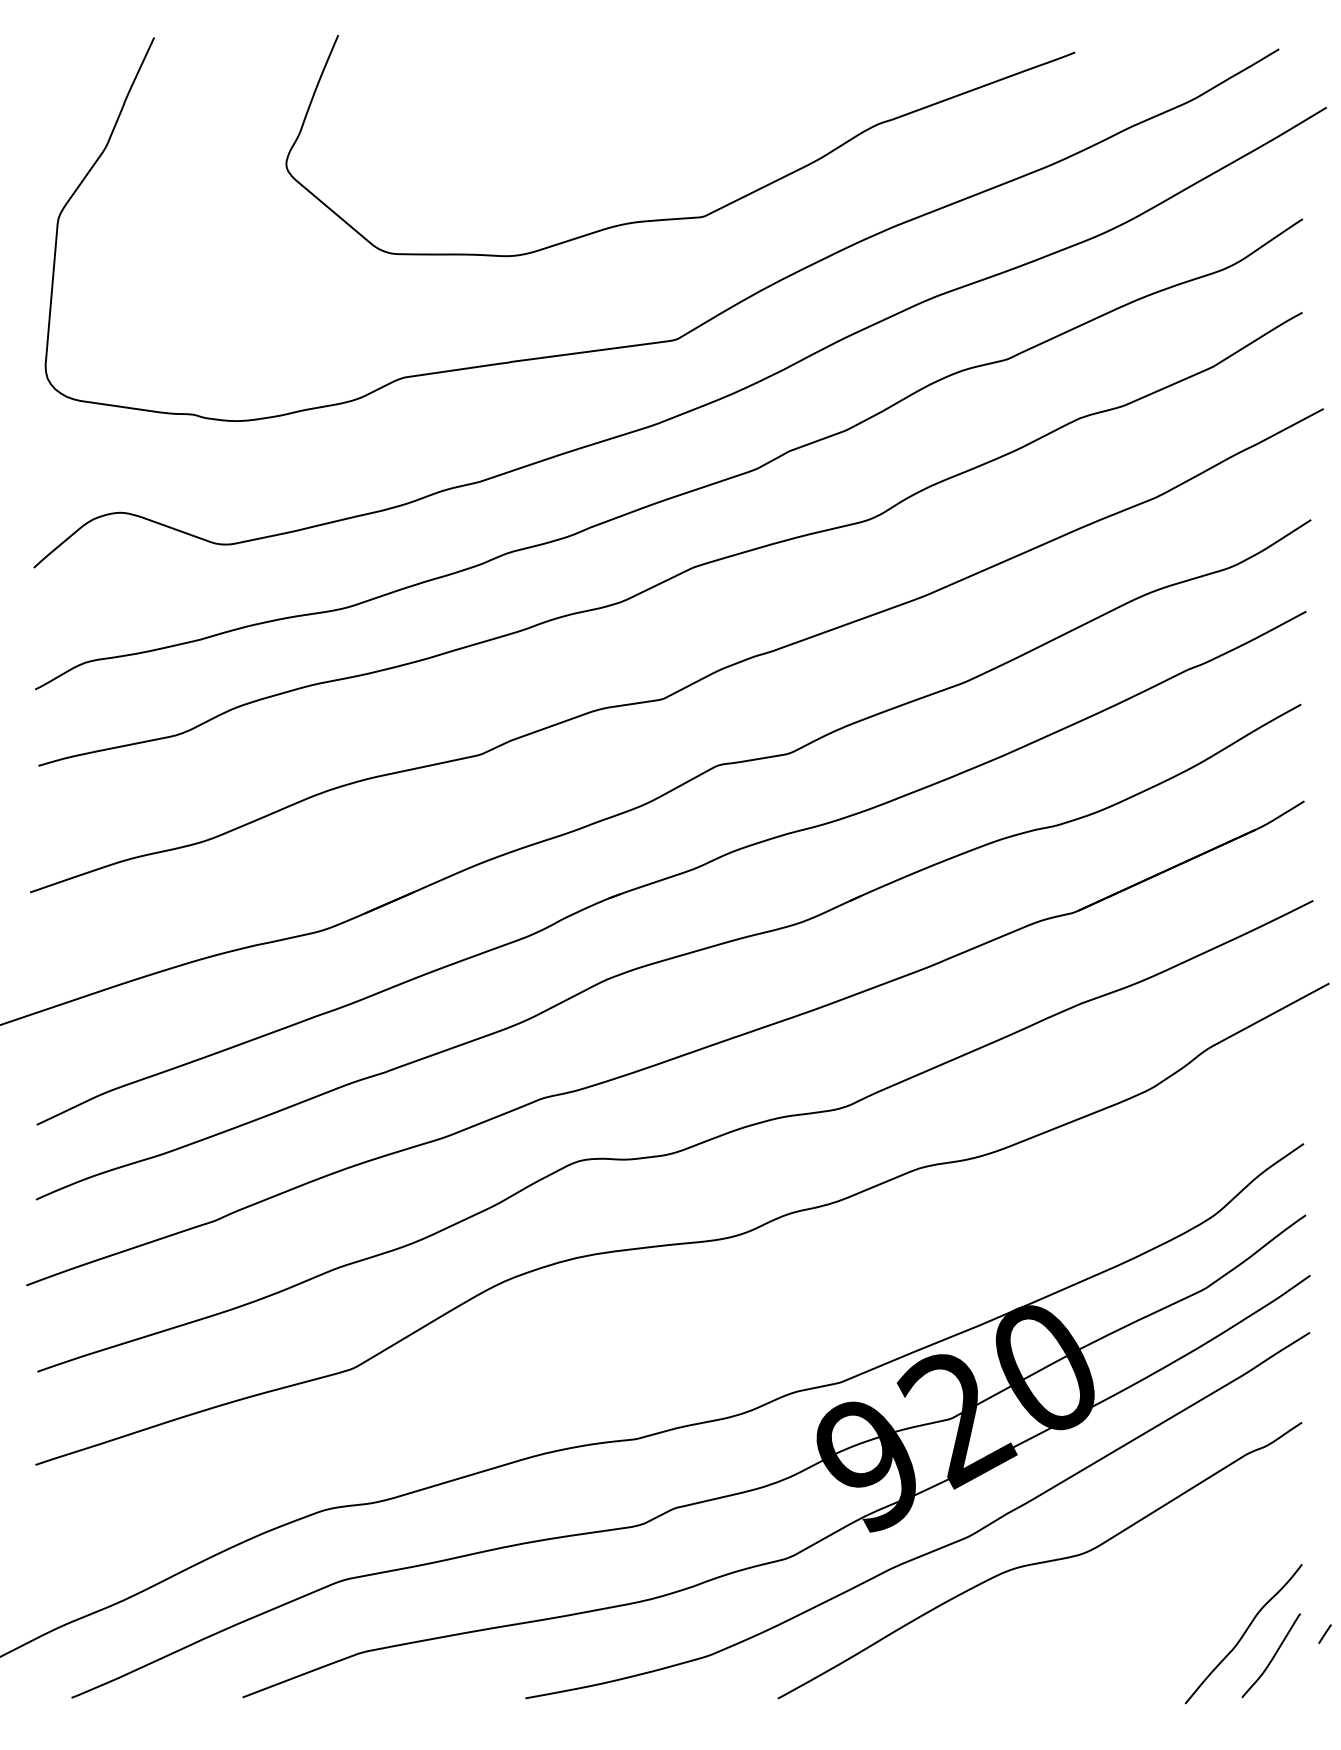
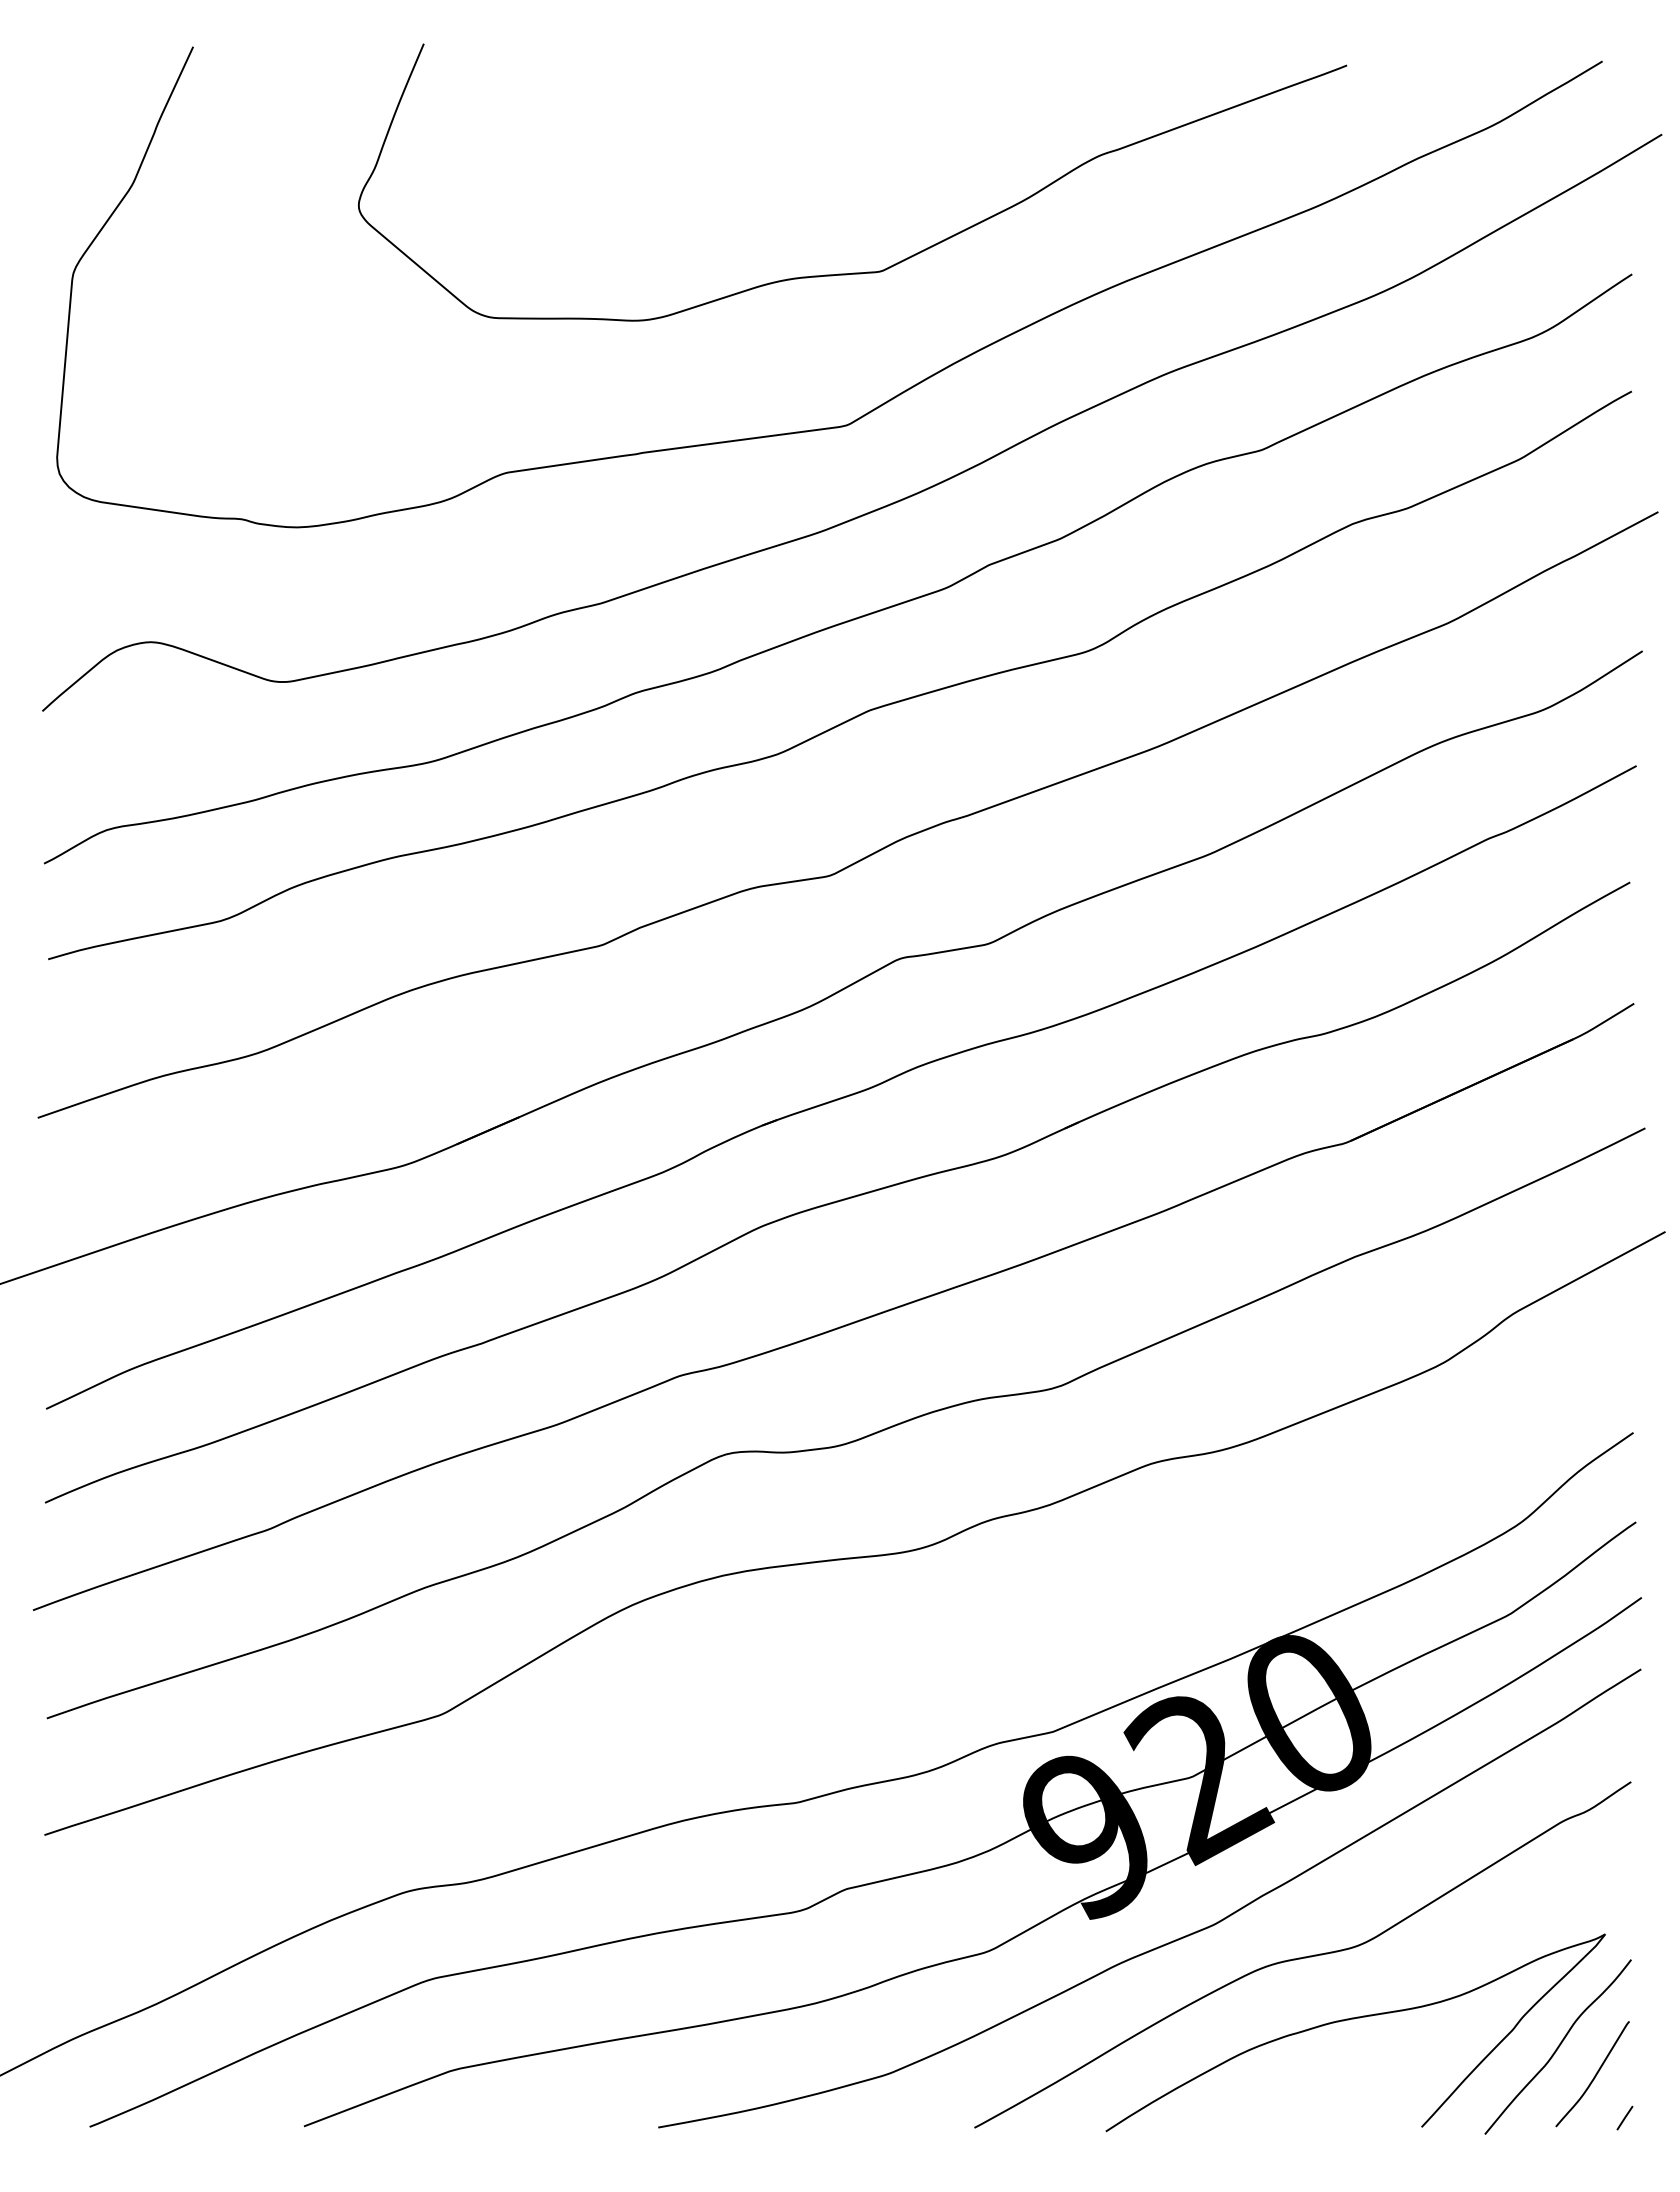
curve: (1081, 1612) -> (1354, 2019), added
line: (1324, 1633) -> (1624, 2117), moved

